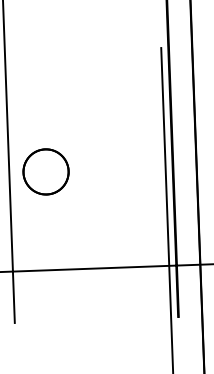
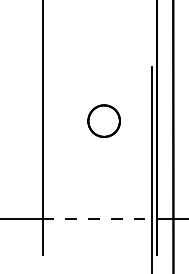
part: (45, 171) -> (103, 120), moved
line: (95, 268) -> (100, 218), solid -> dashed

